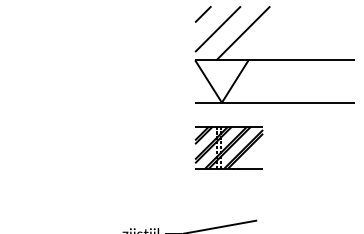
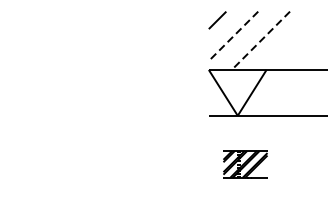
line: (217, 29) -> (232, 36), solid -> dashed
line: (243, 33) -> (261, 40), solid -> dashed
part: (228, 147) -> (244, 164), size x0.6

